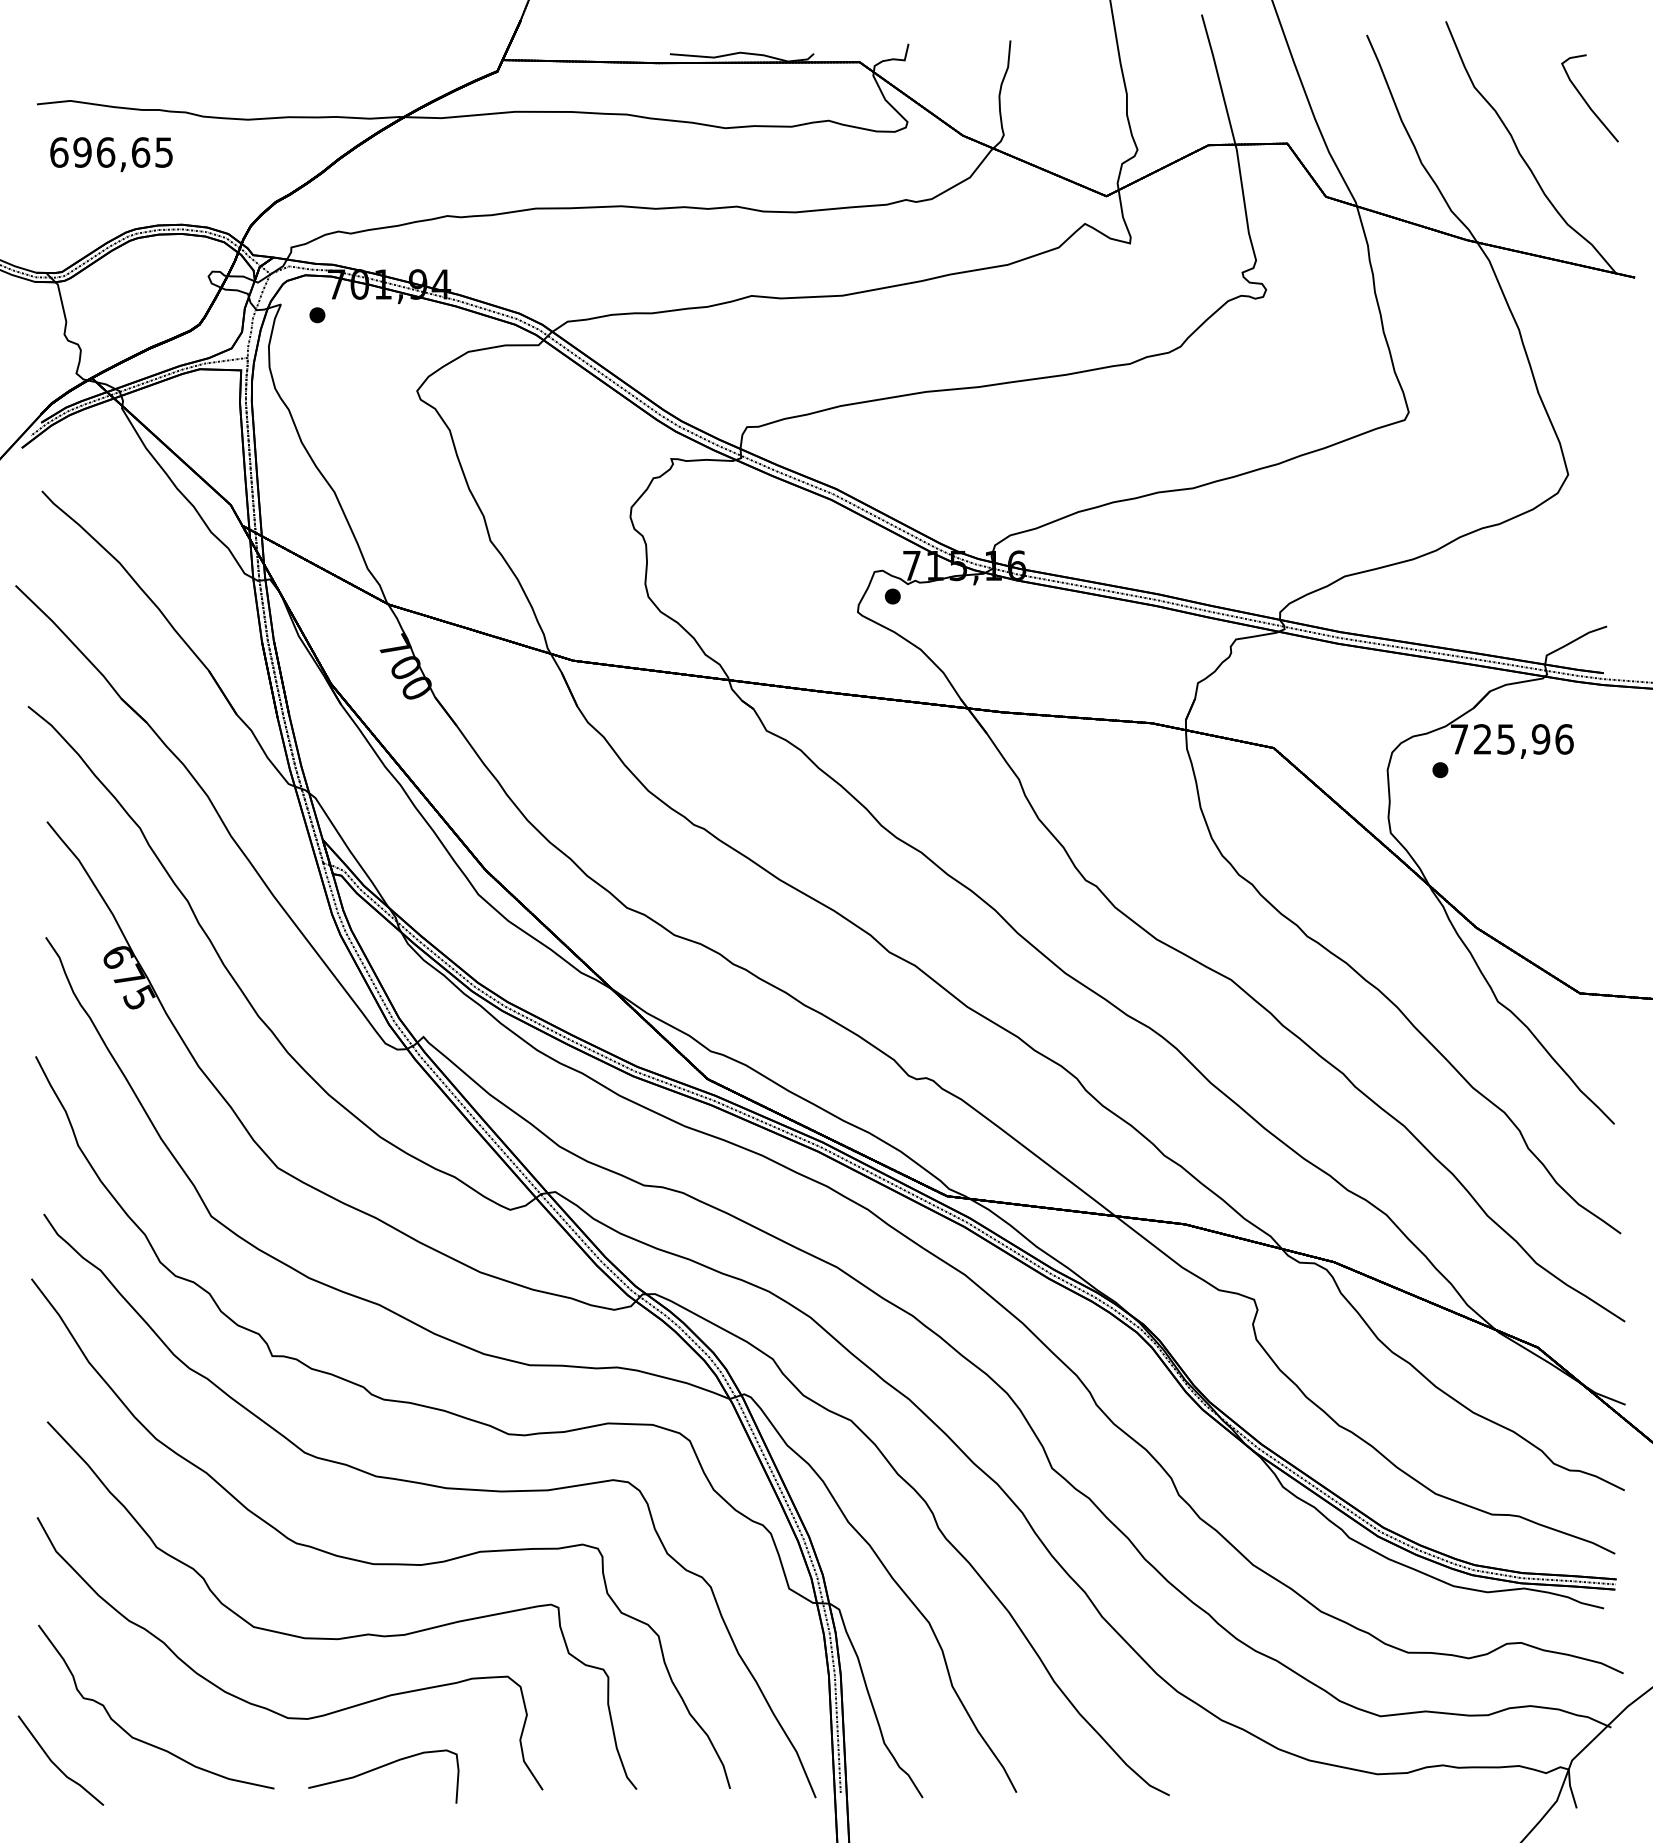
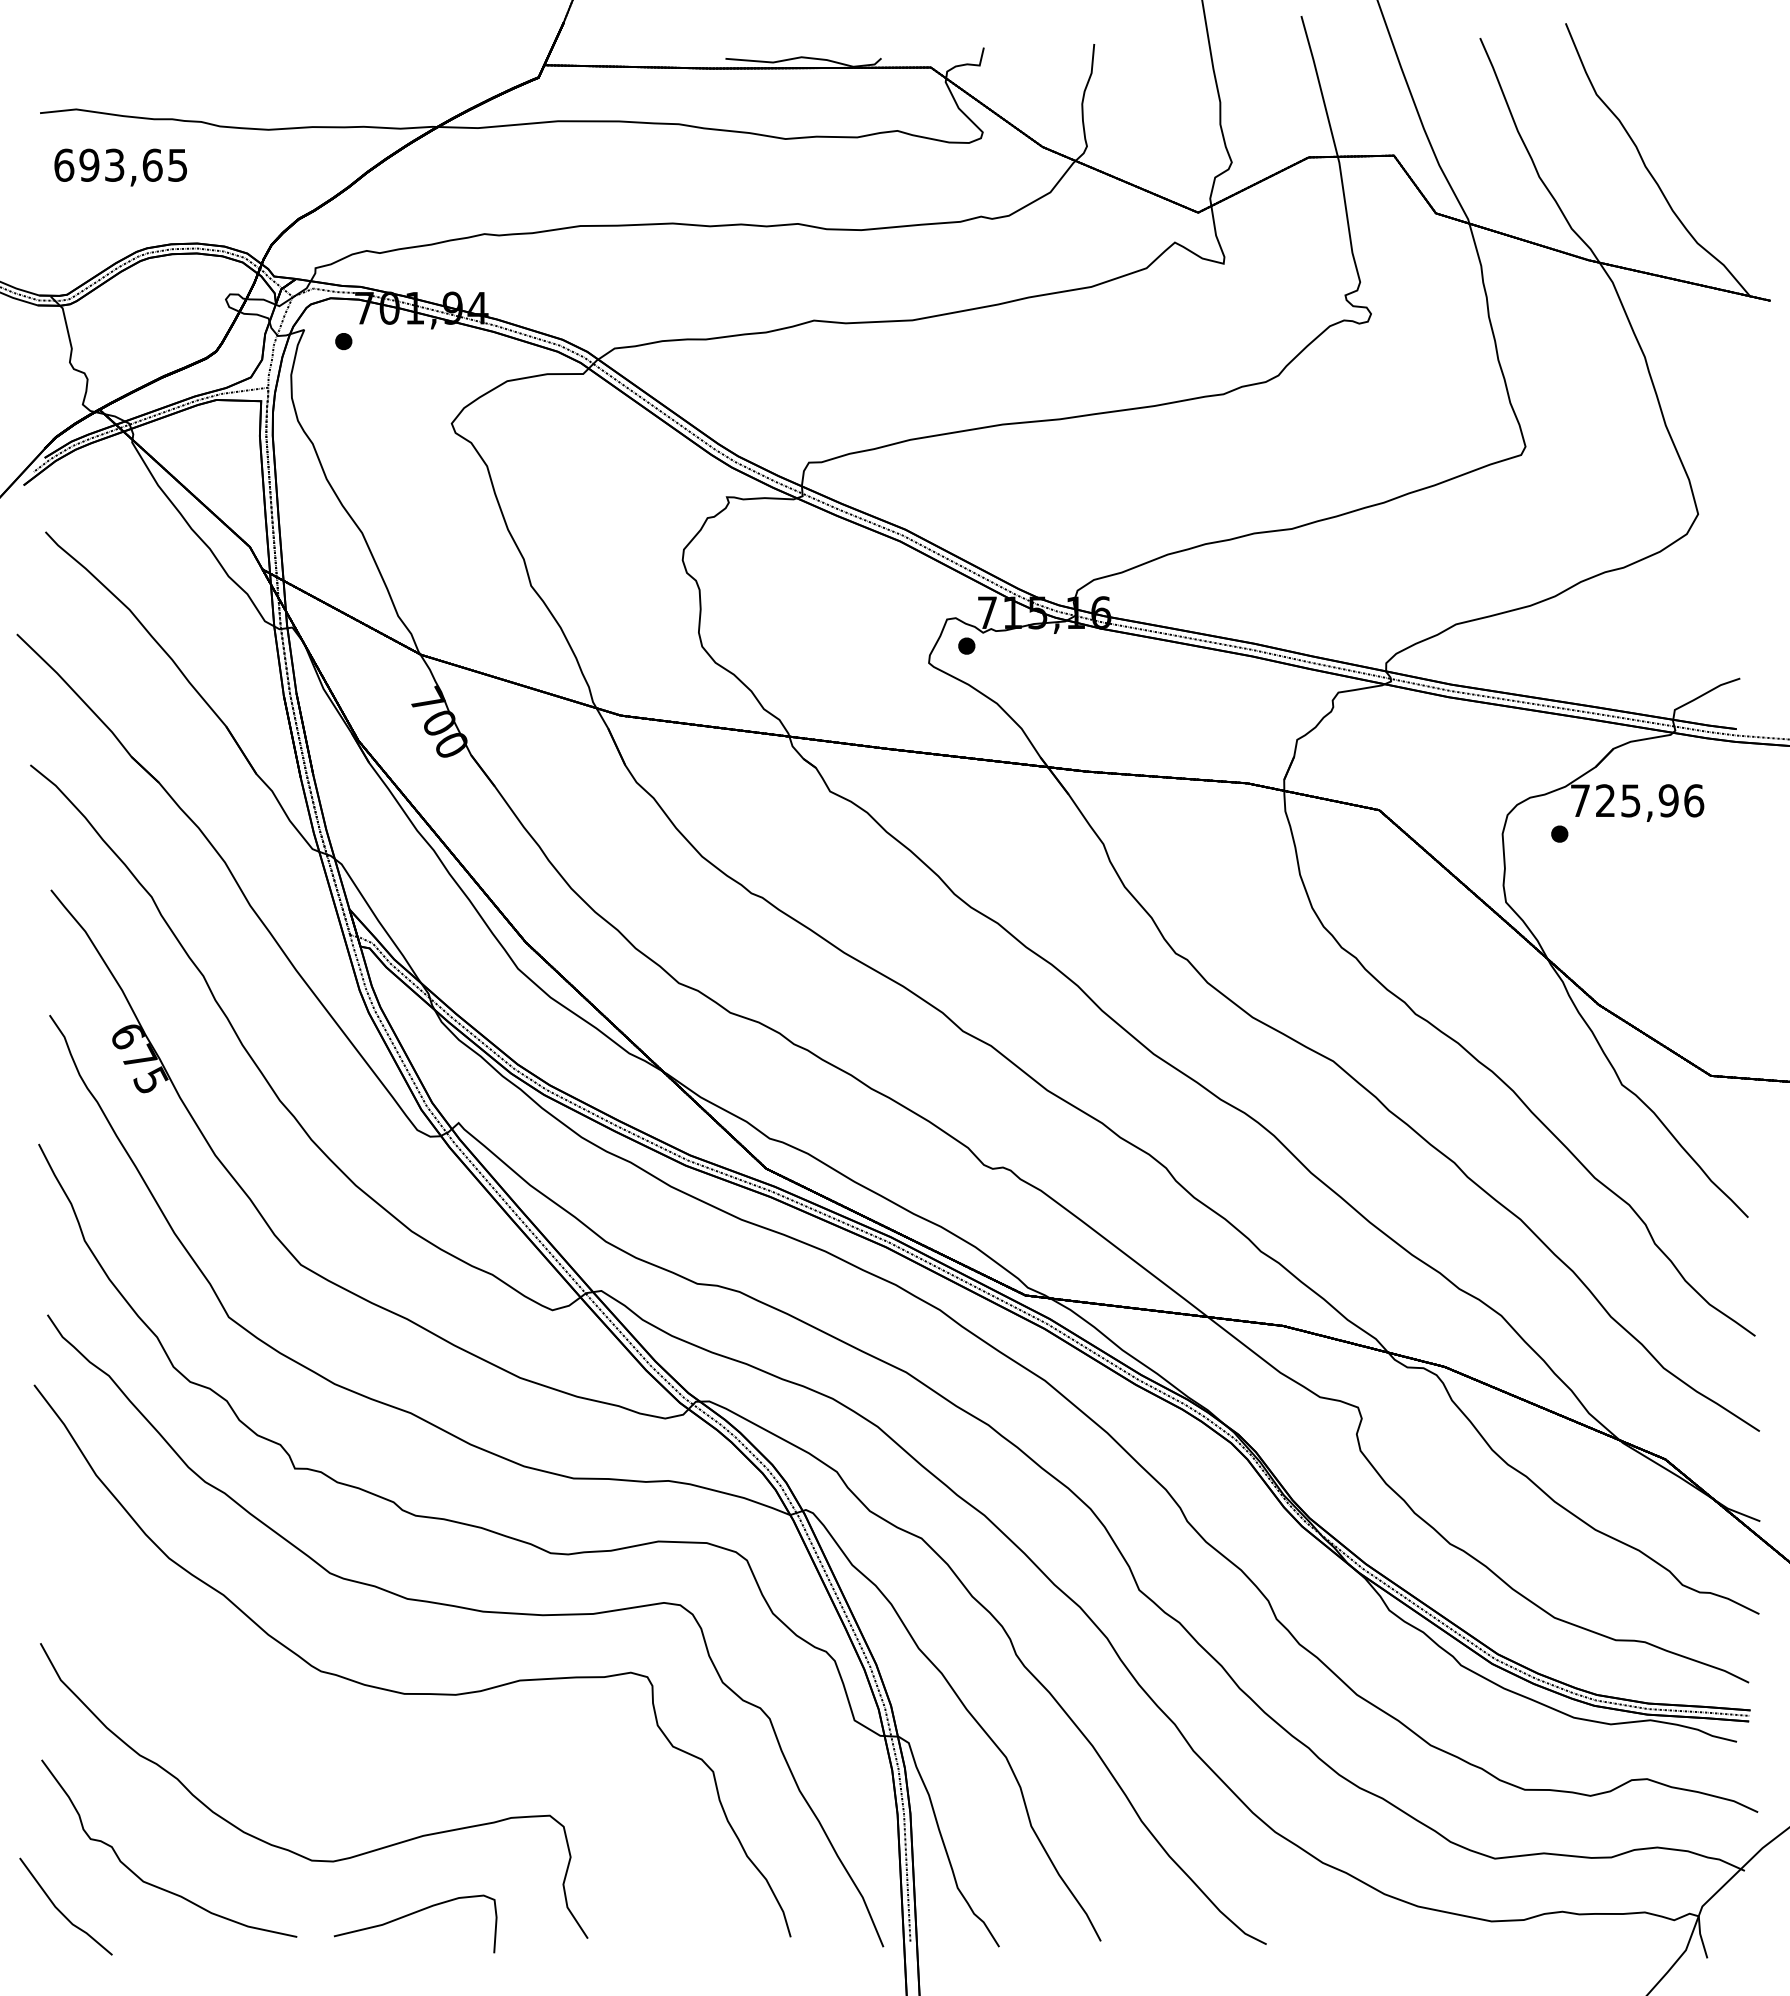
curve: (1586, 100) -> (1717, 109), removed
text: (105, 151) -> (114, 164), 696,65 -> 693,65
part: (345, 1636) -> (374, 1772), removed

